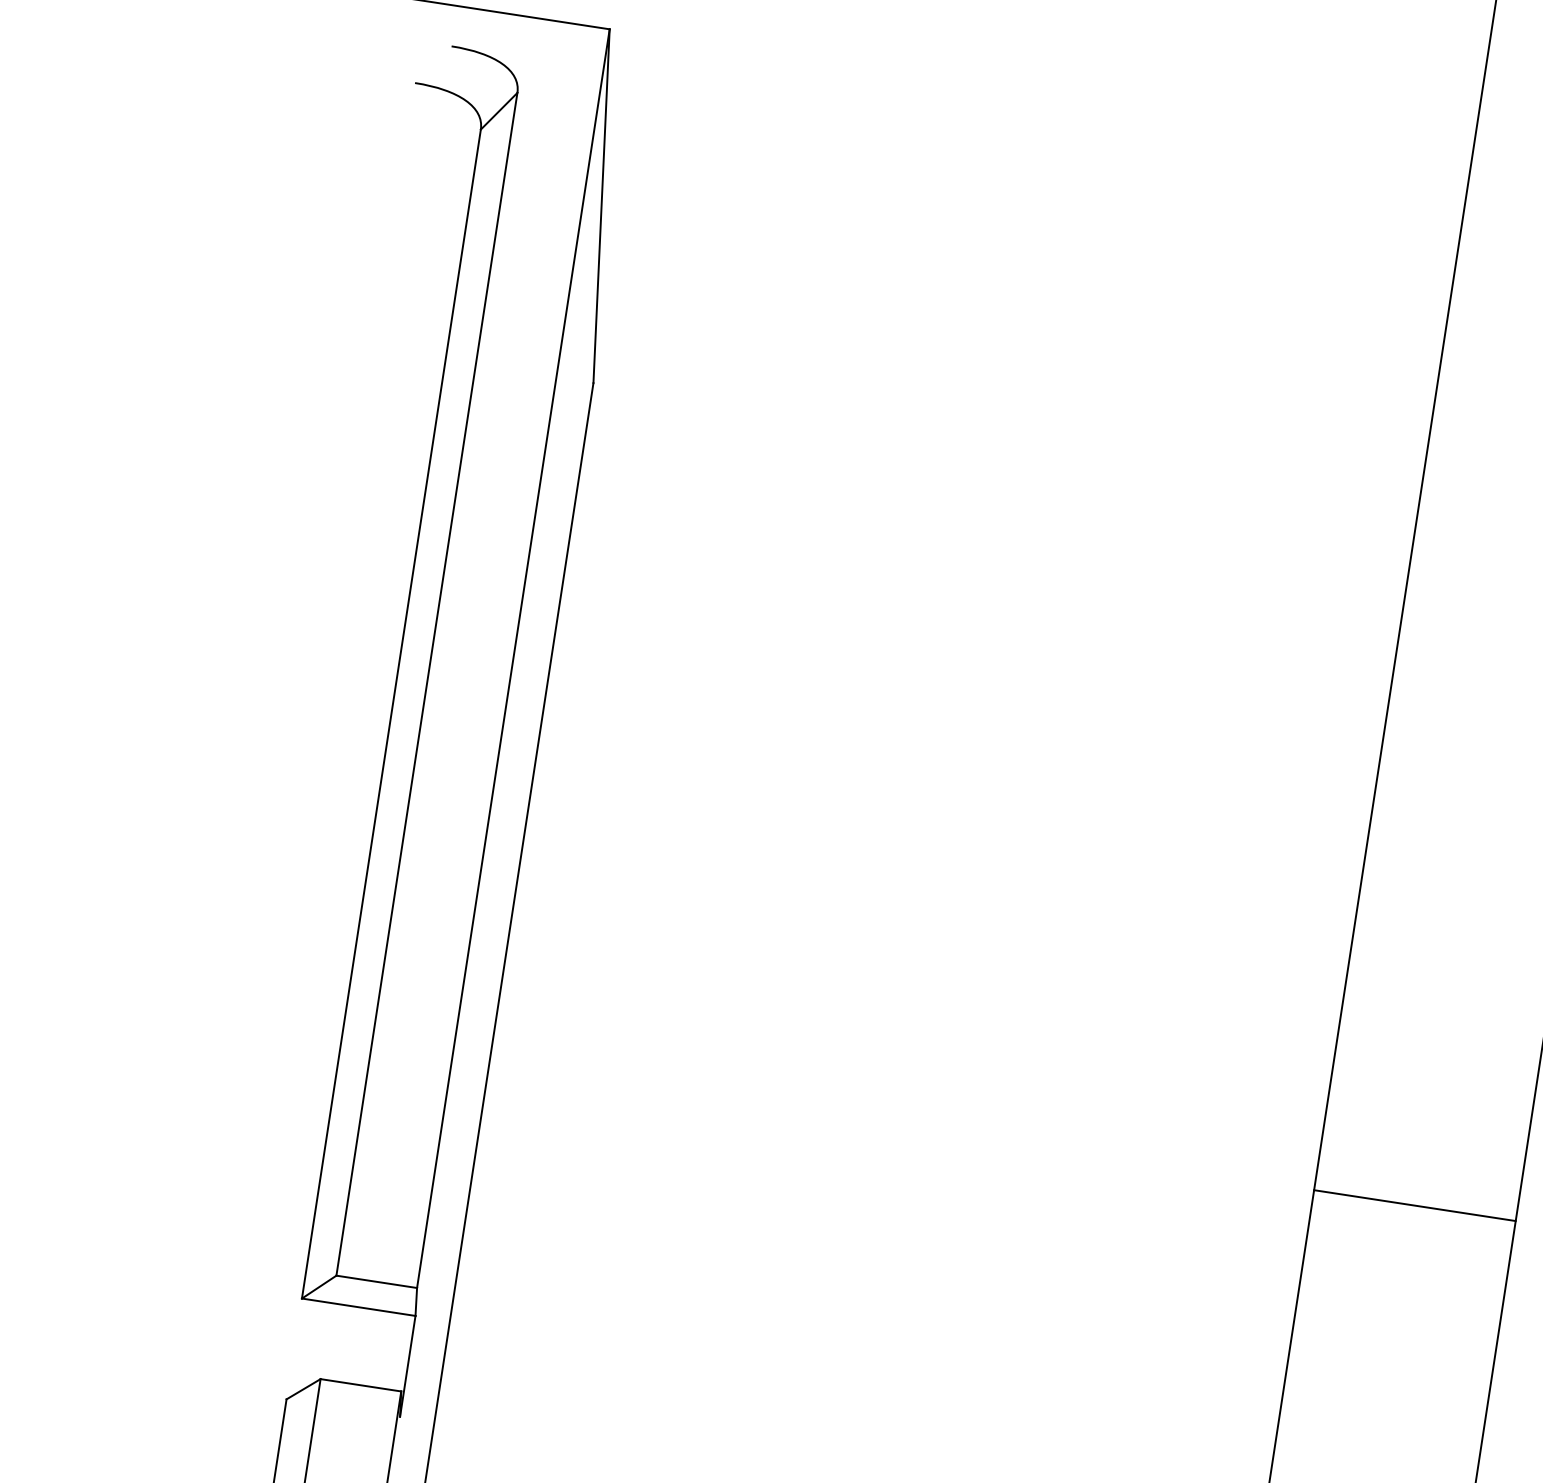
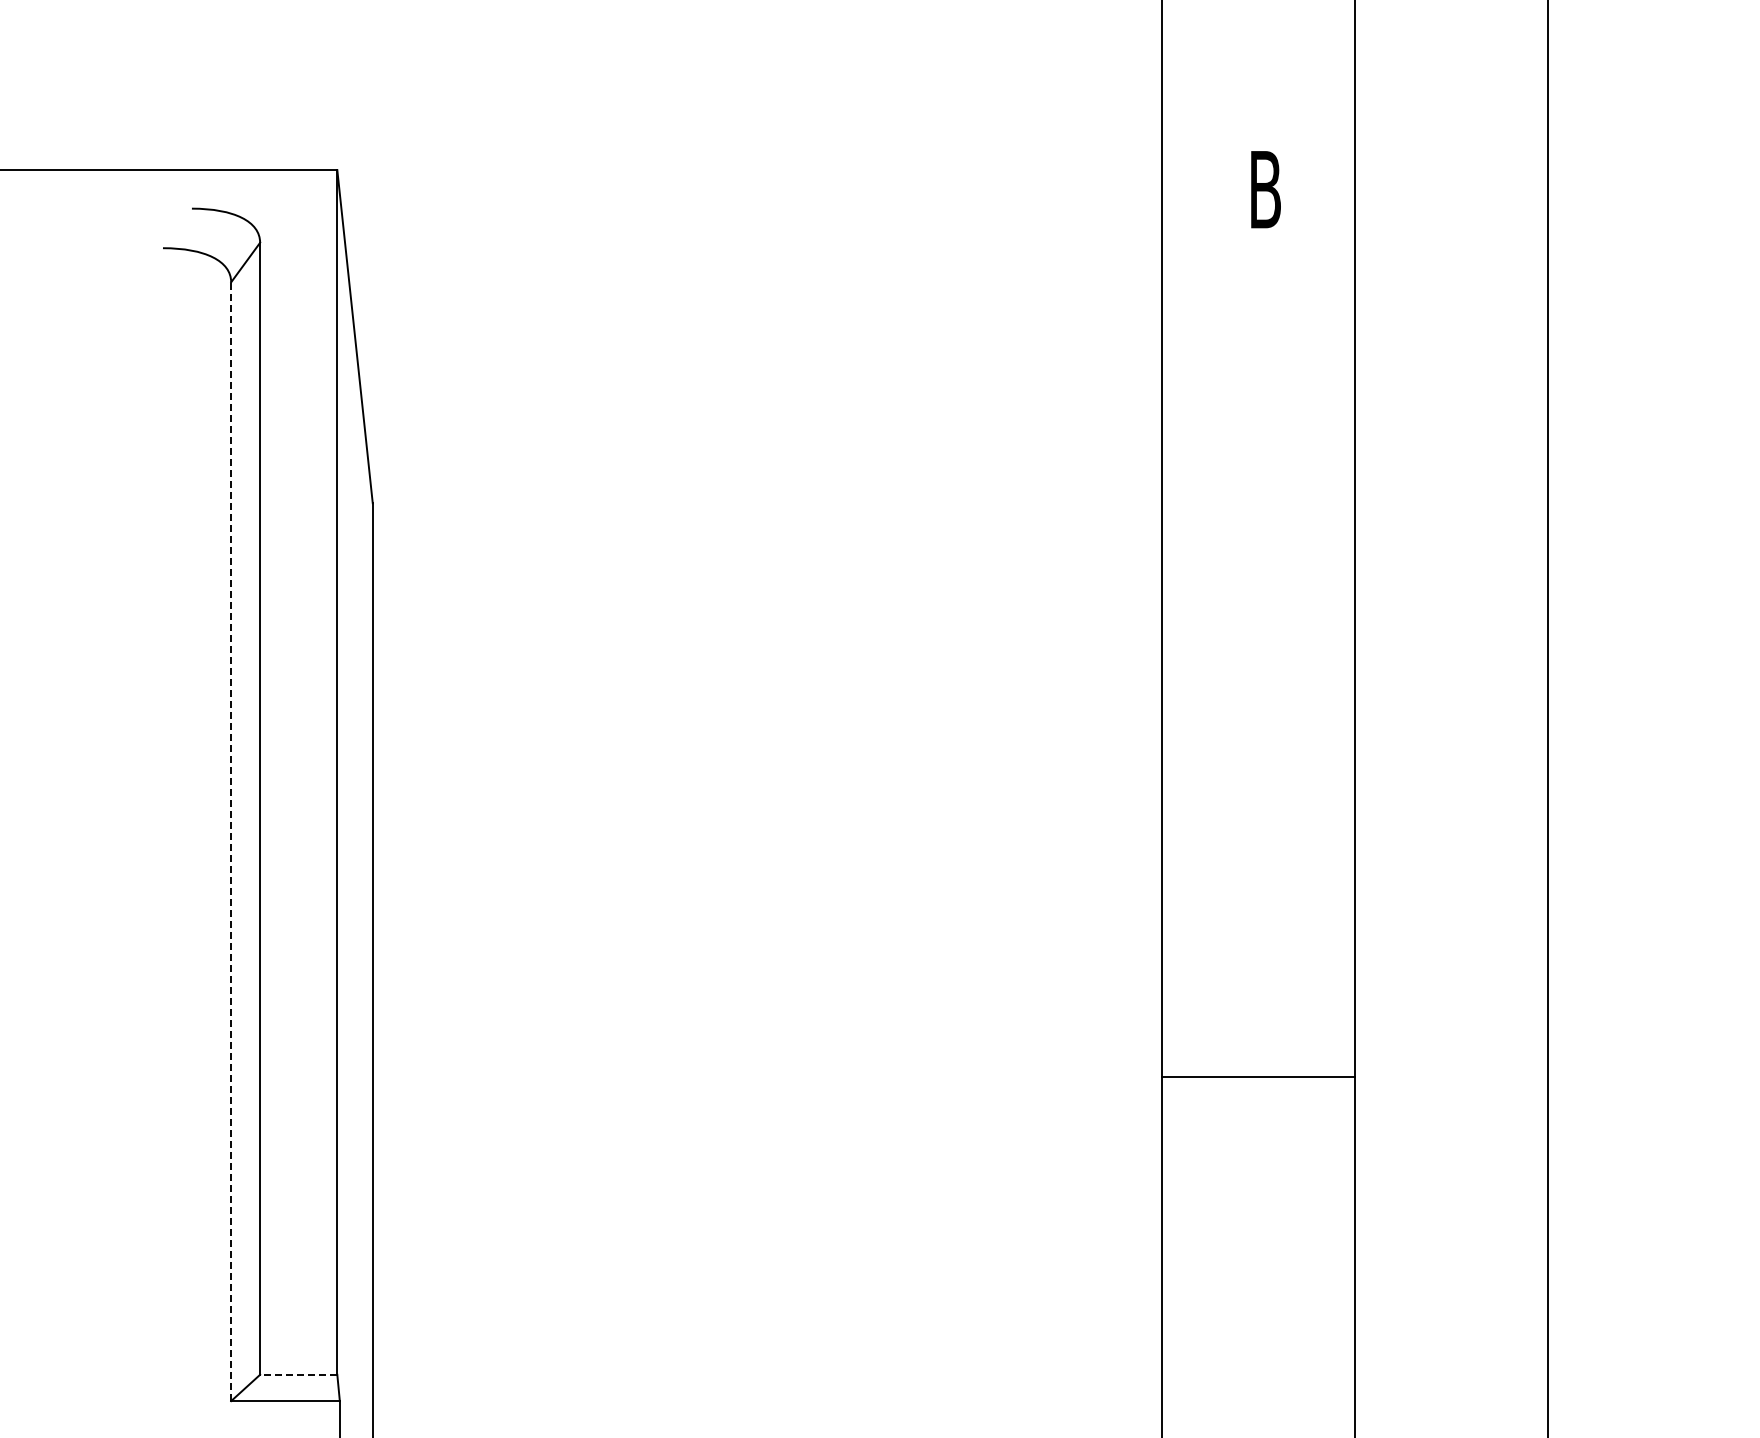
line: (391, 713) -> (231, 841), solid -> dashed
line: (1414, 1205) -> (1258, 1076), moved
line: (376, 1281) -> (298, 1374), solid -> dashed

